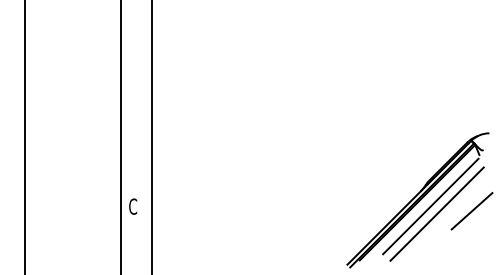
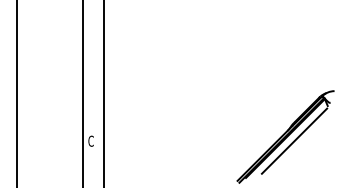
line: (471, 209) -> (322, 143), removed
line: (436, 214) -> (298, 146), removed

